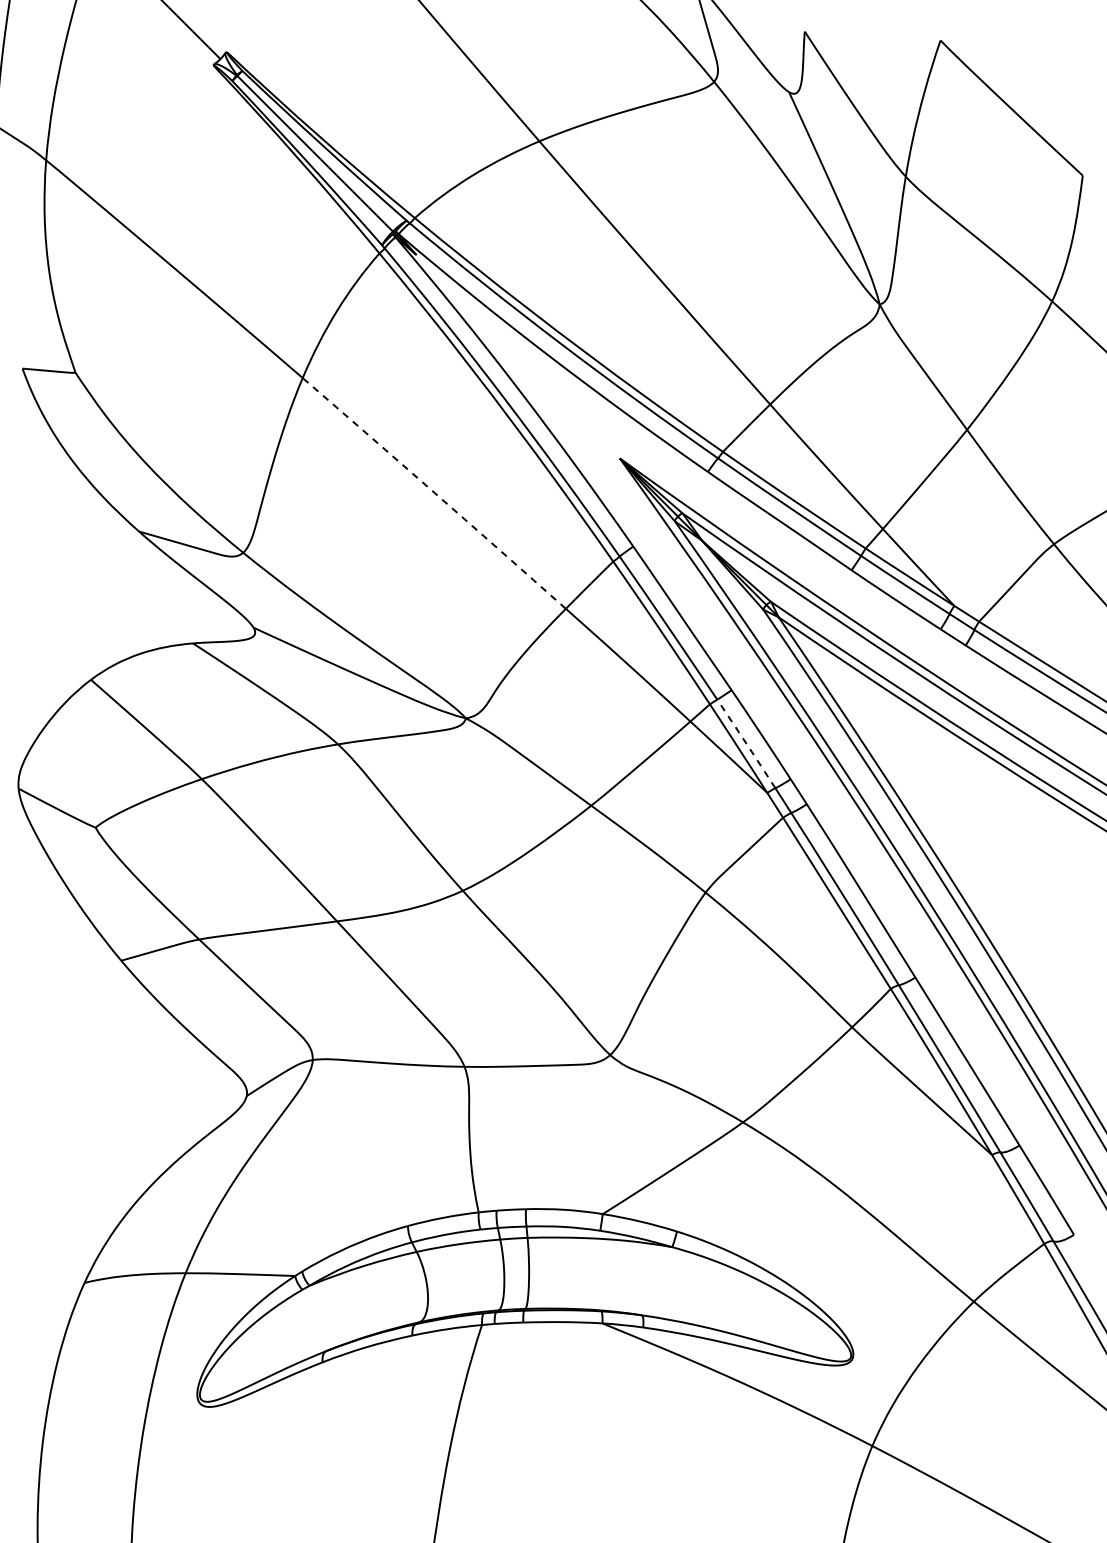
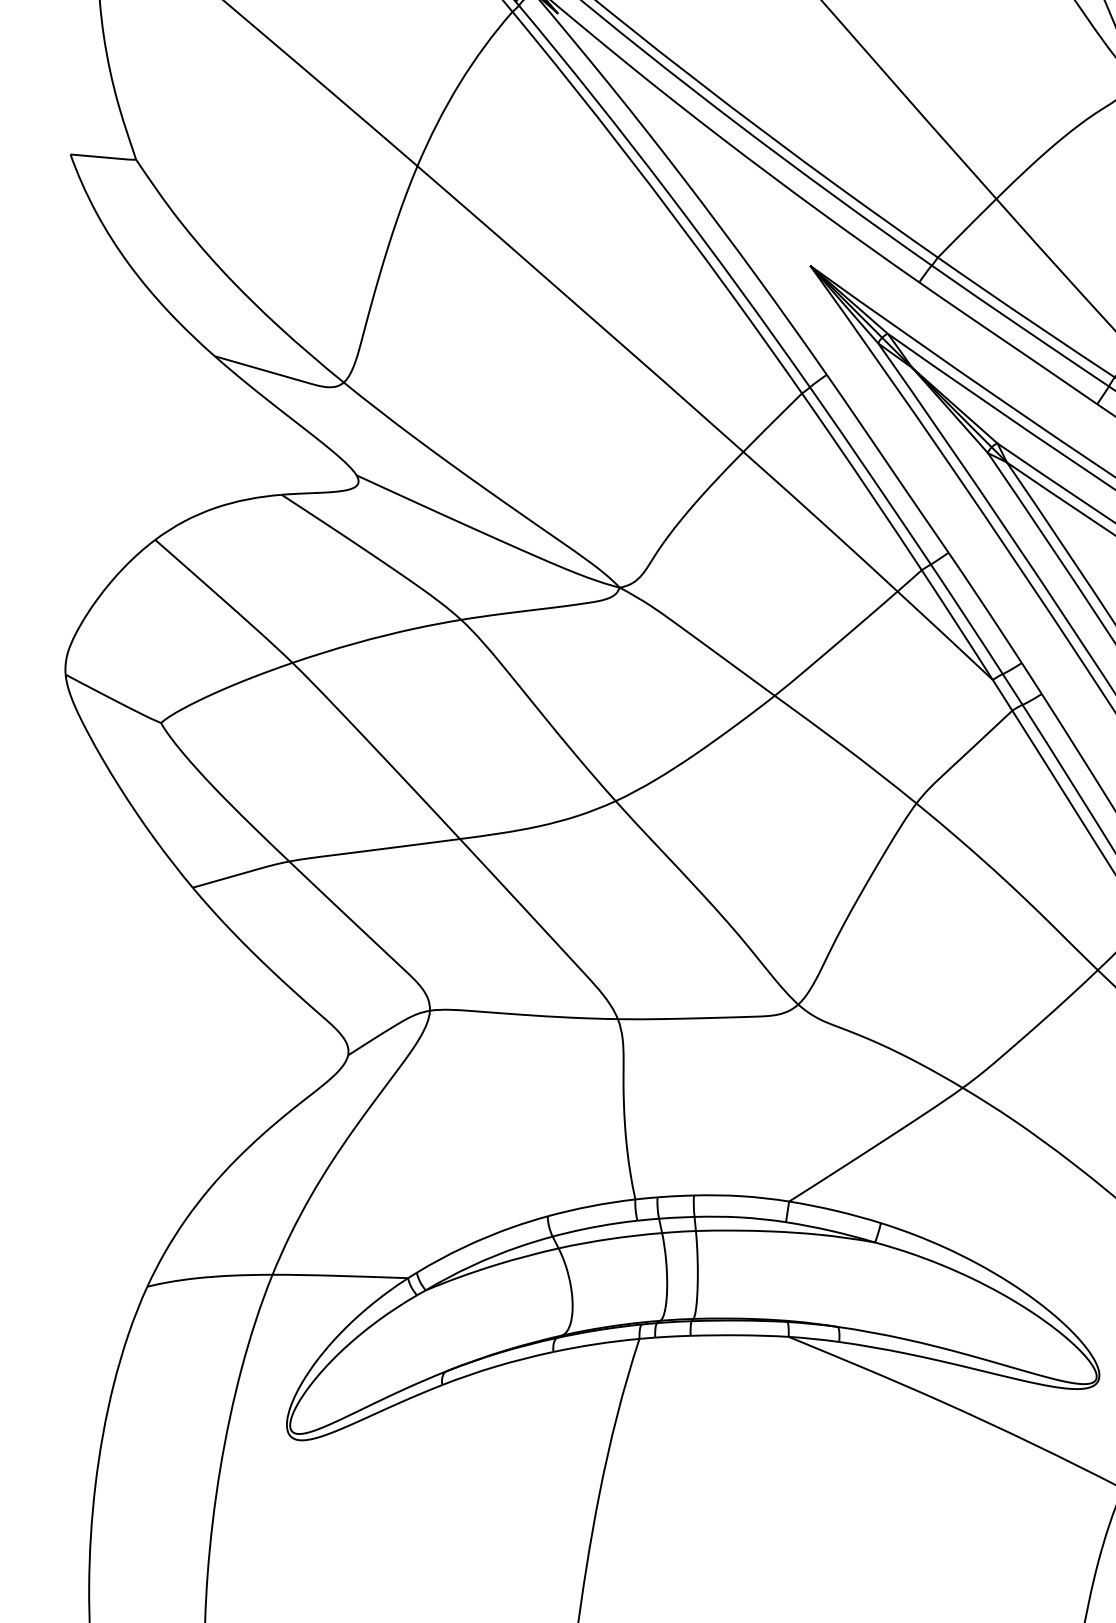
arc: (434, 492) -> (580, 307), dashed -> solid
arc: (746, 743) -> (967, 618), dashed -> solid

